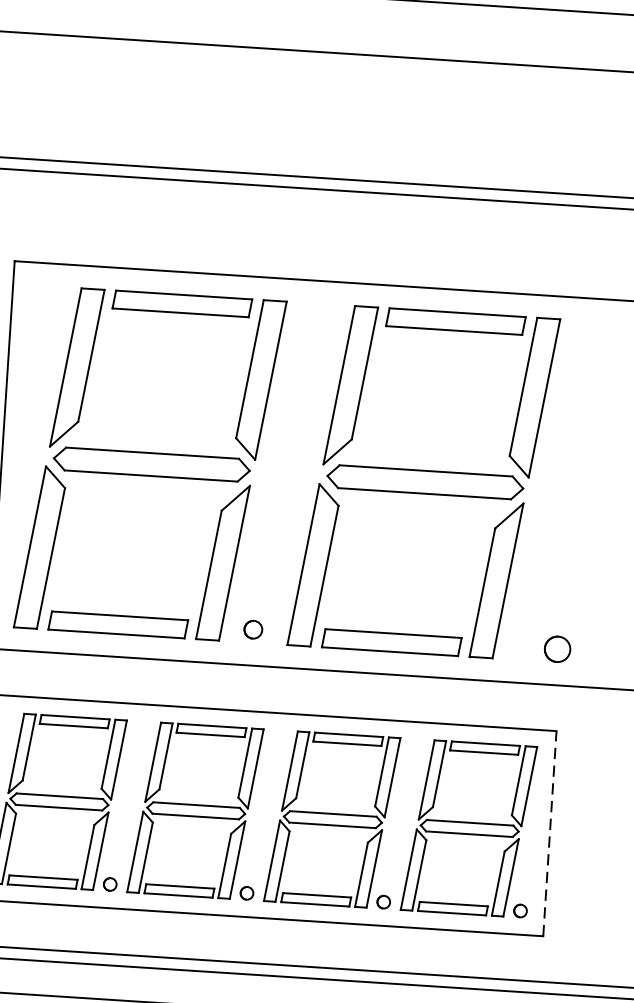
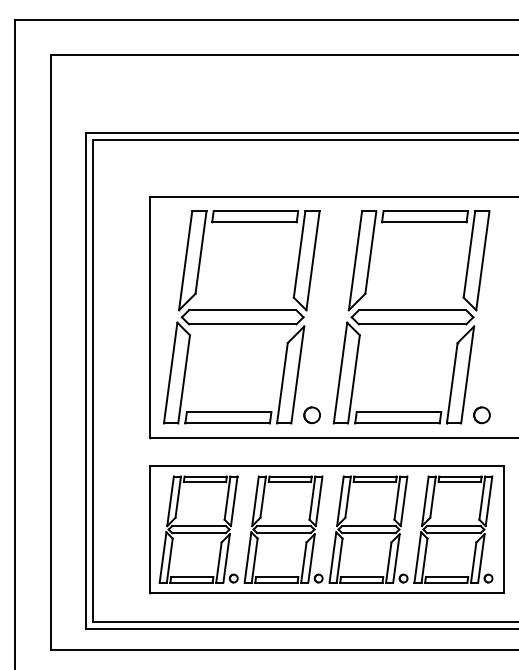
part: (252, 629) -> (311, 415), size x1.43
part: (556, 649) -> (481, 415), moved
line: (549, 833) -> (503, 529), dashed -> solid

